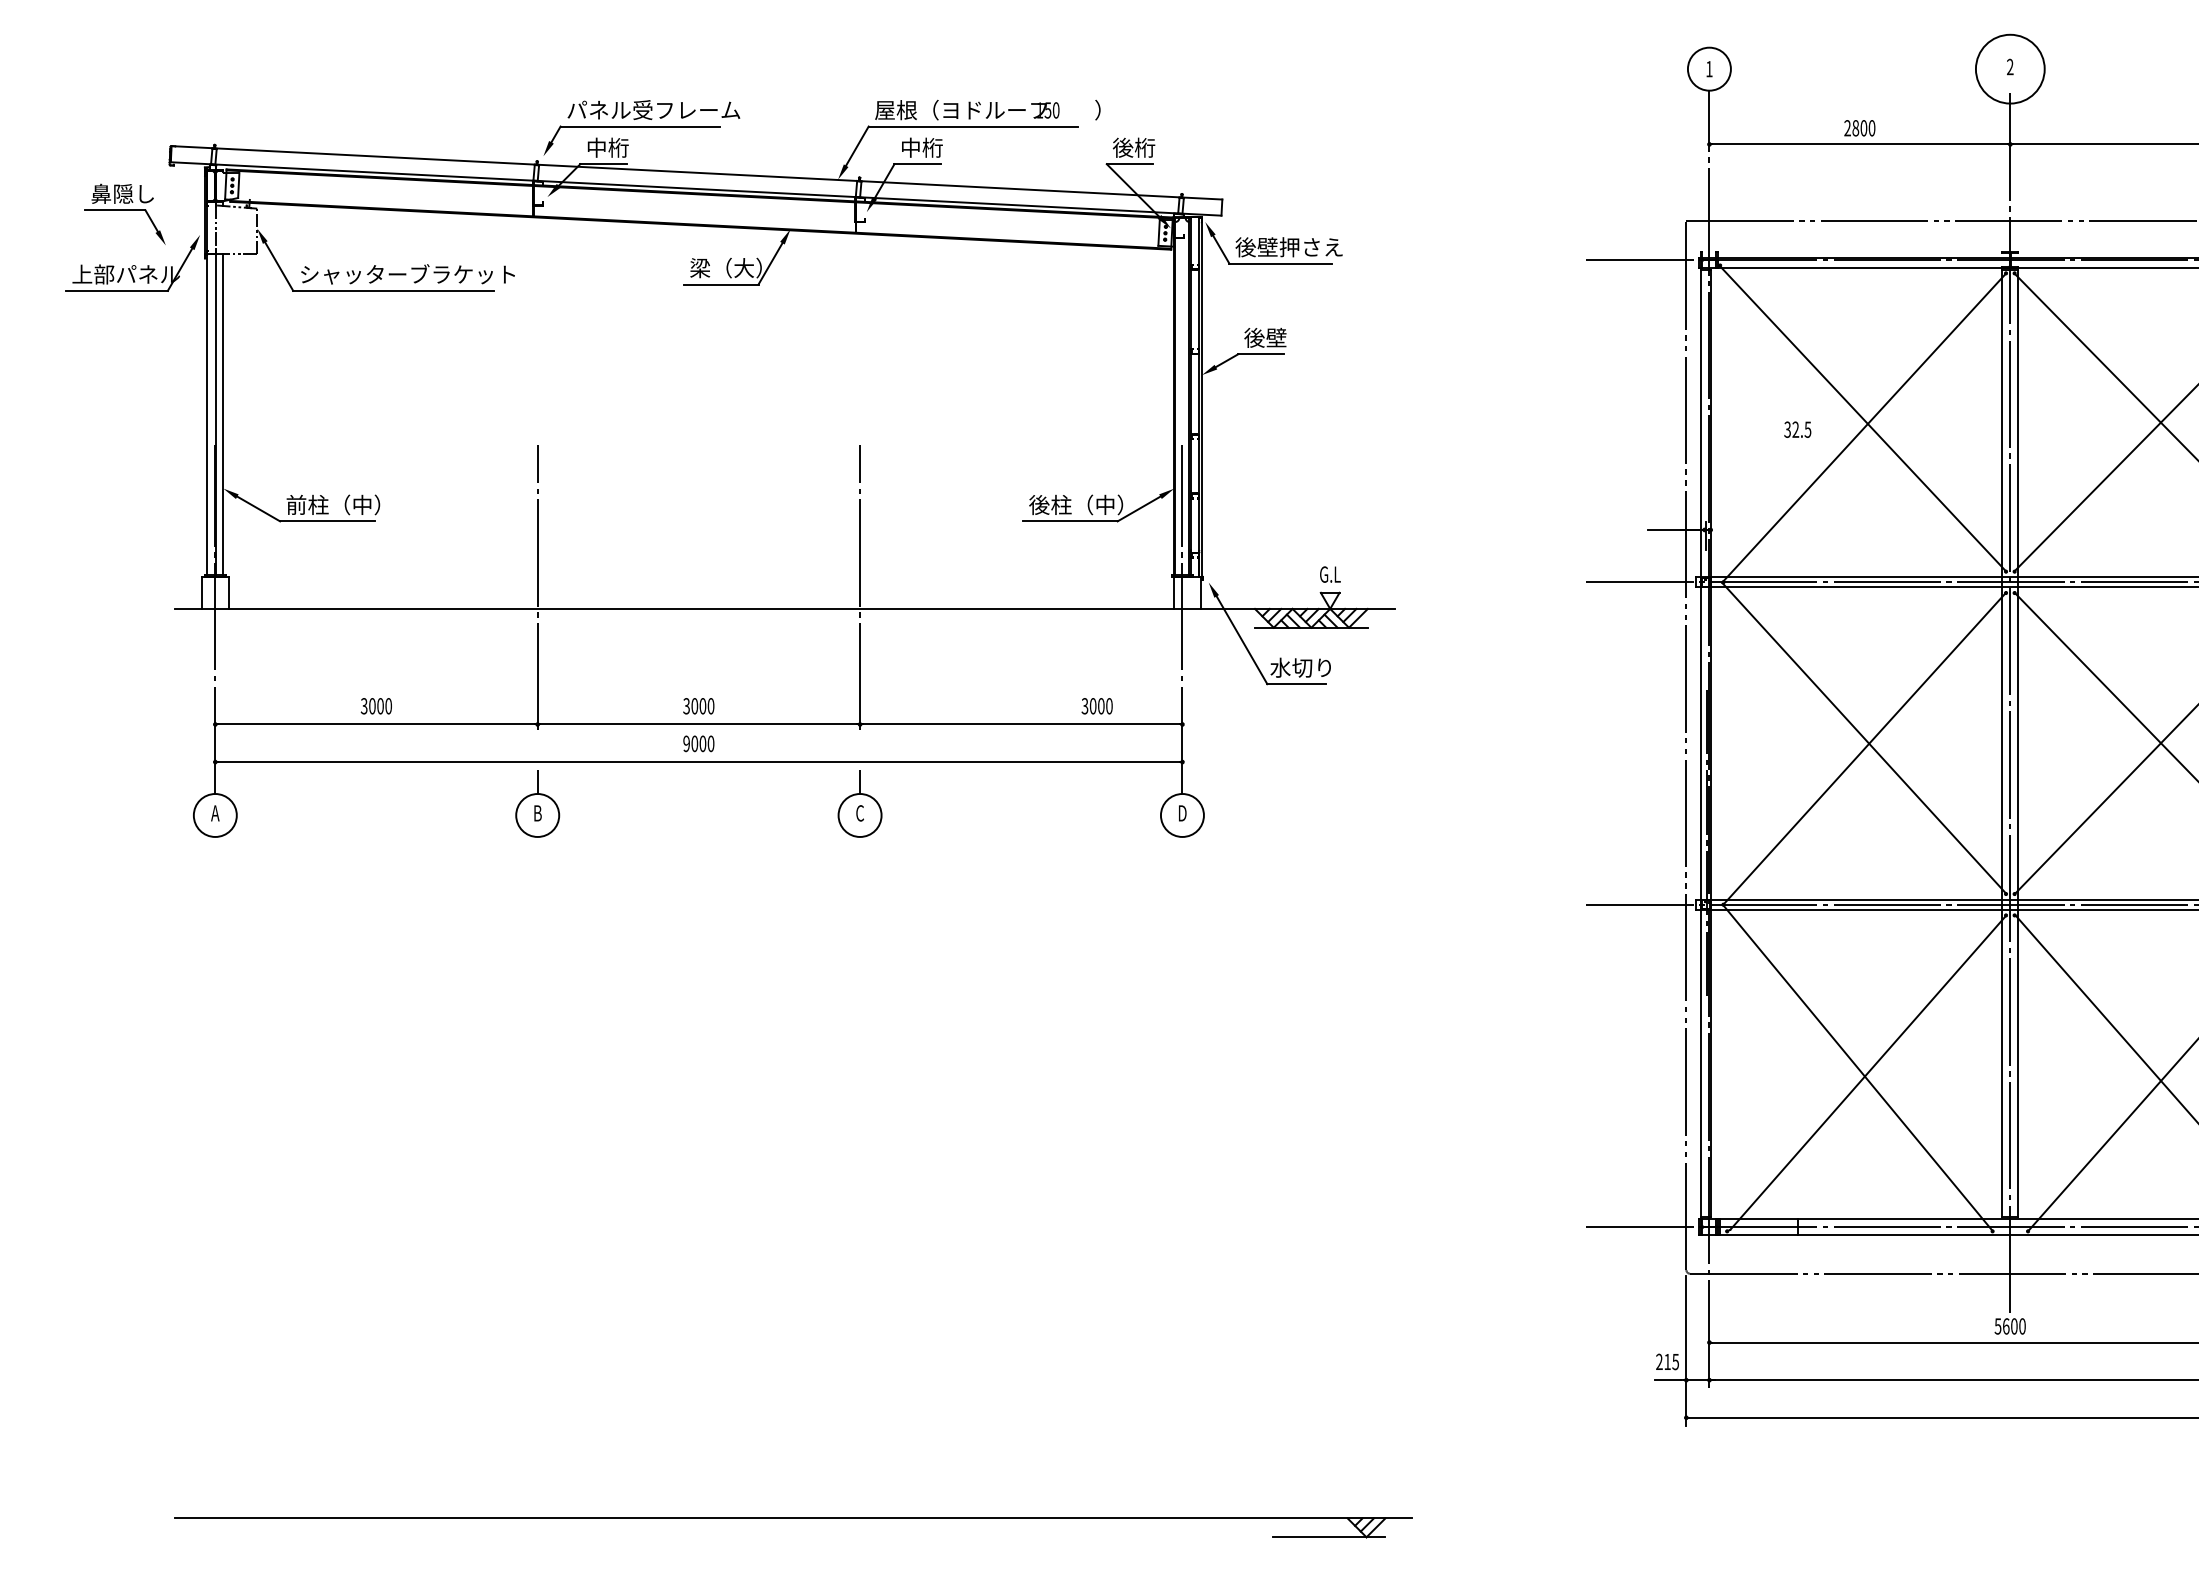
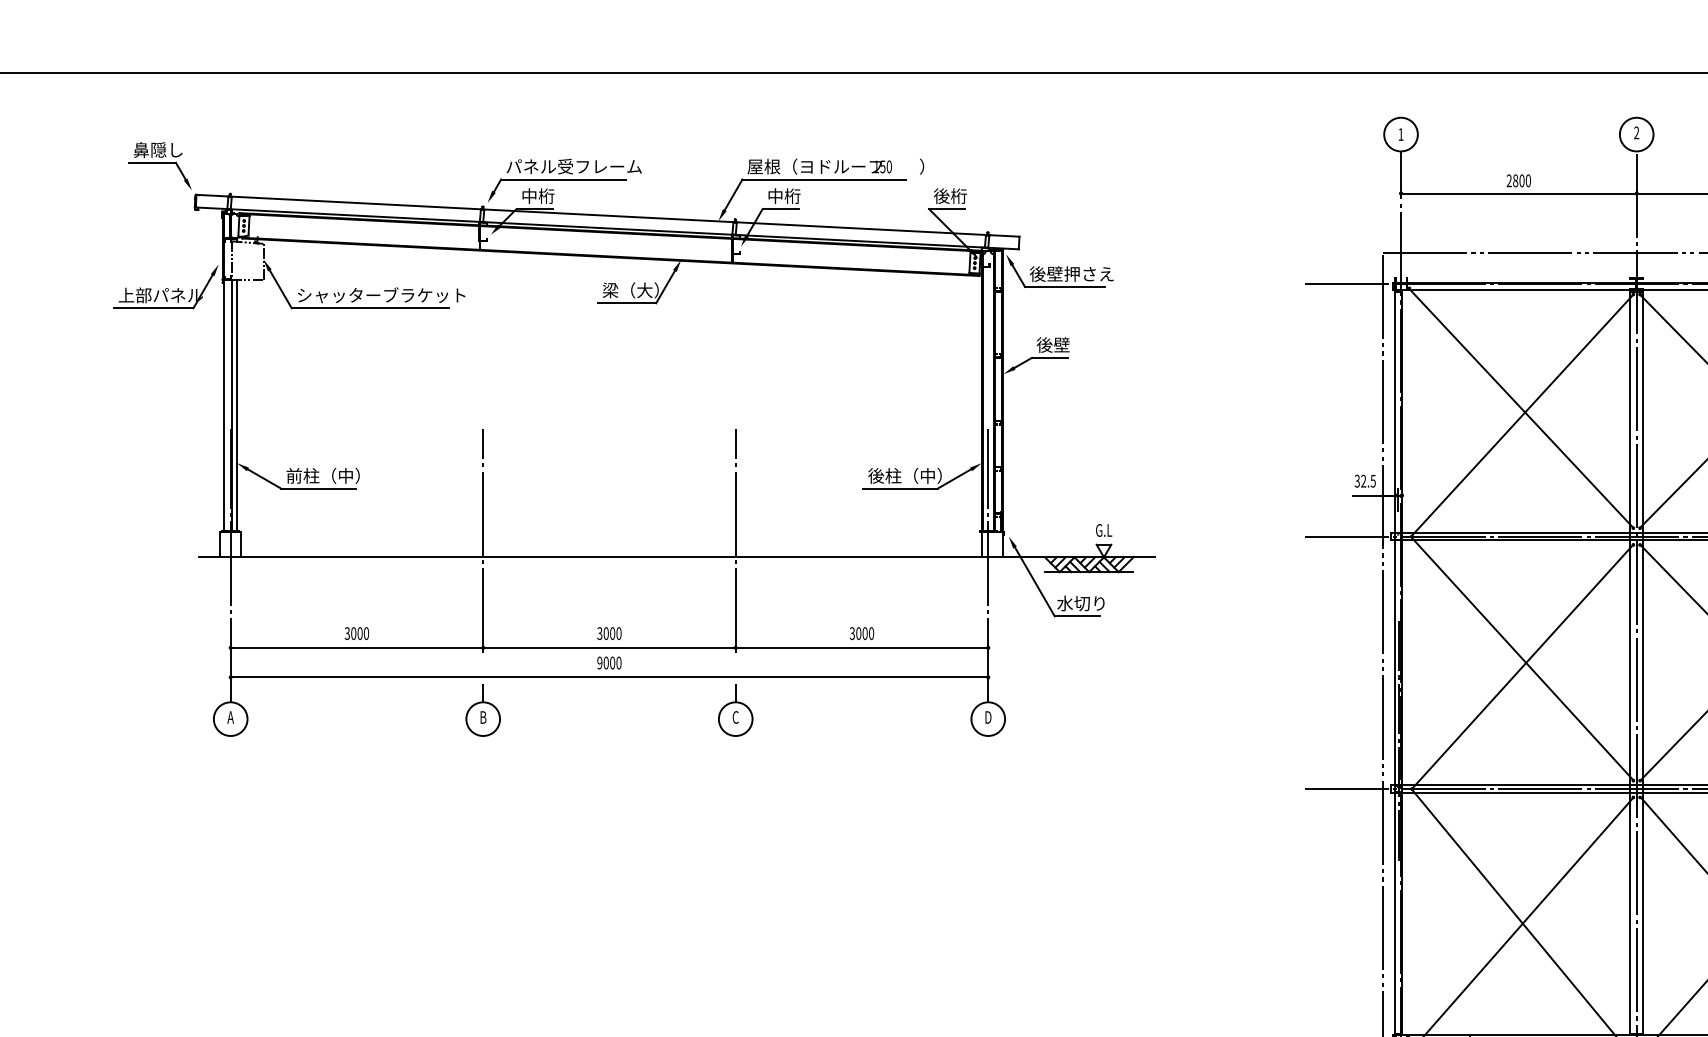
circle: (2009, 68) -> (1636, 134), size x0.62
part: (124, 213) -> (159, 165), moved
text: (1797, 429) -> (1365, 481), moved
text: (1096, 706) -> (861, 633), moved

